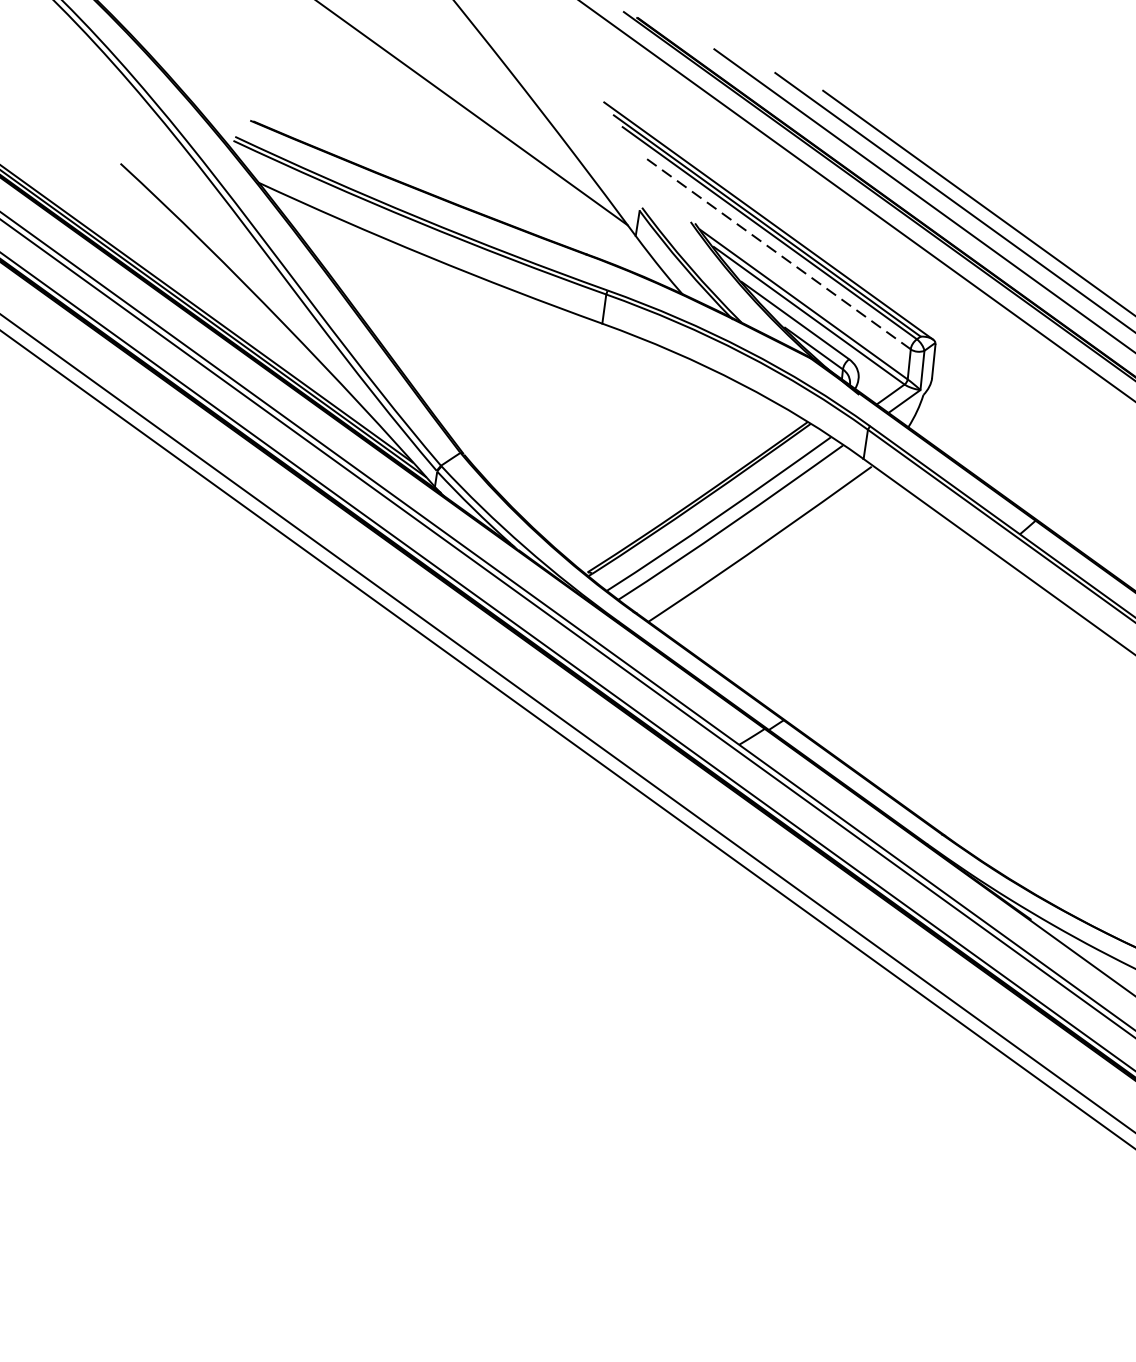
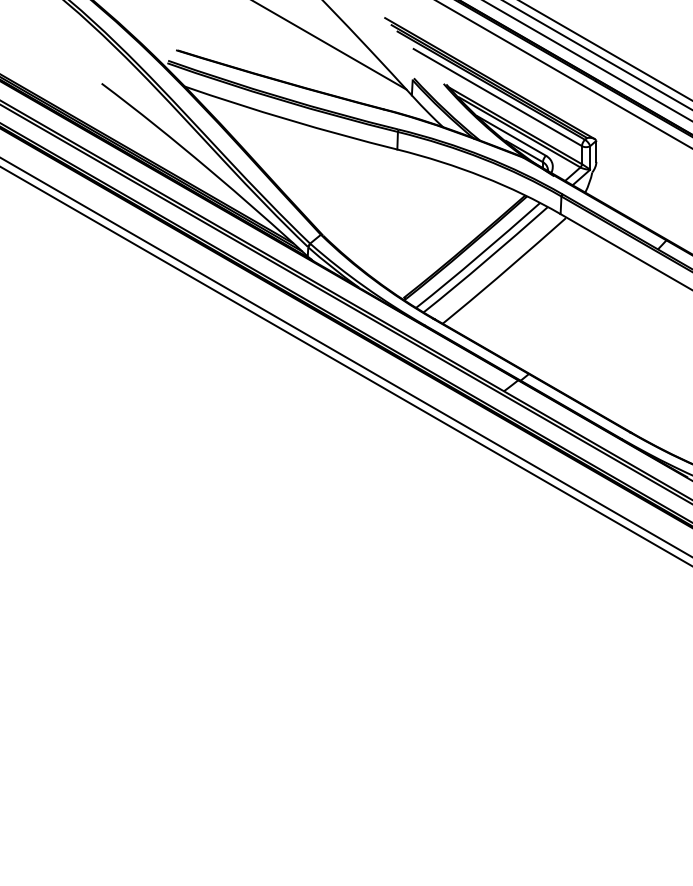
line: (778, 253) -> (497, 97), dashed -> solid

